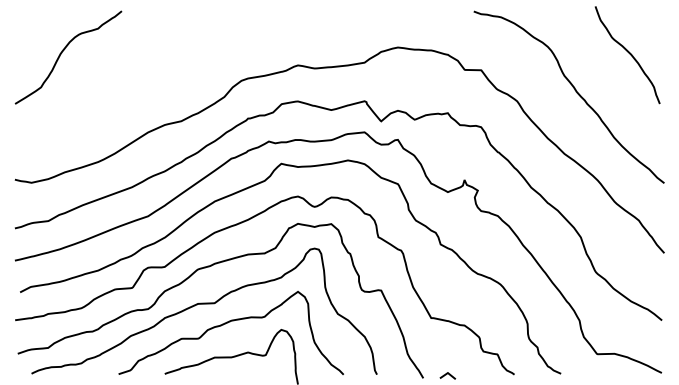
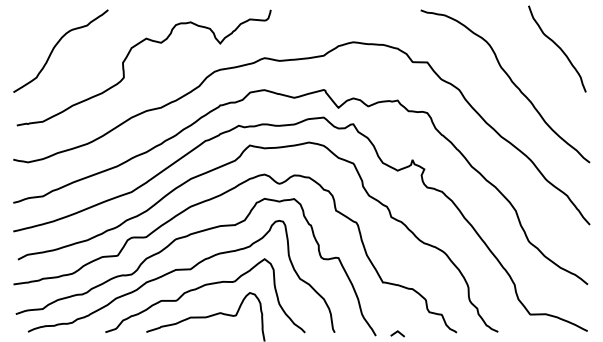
curve: (140, 79) -> (124, 70), added

